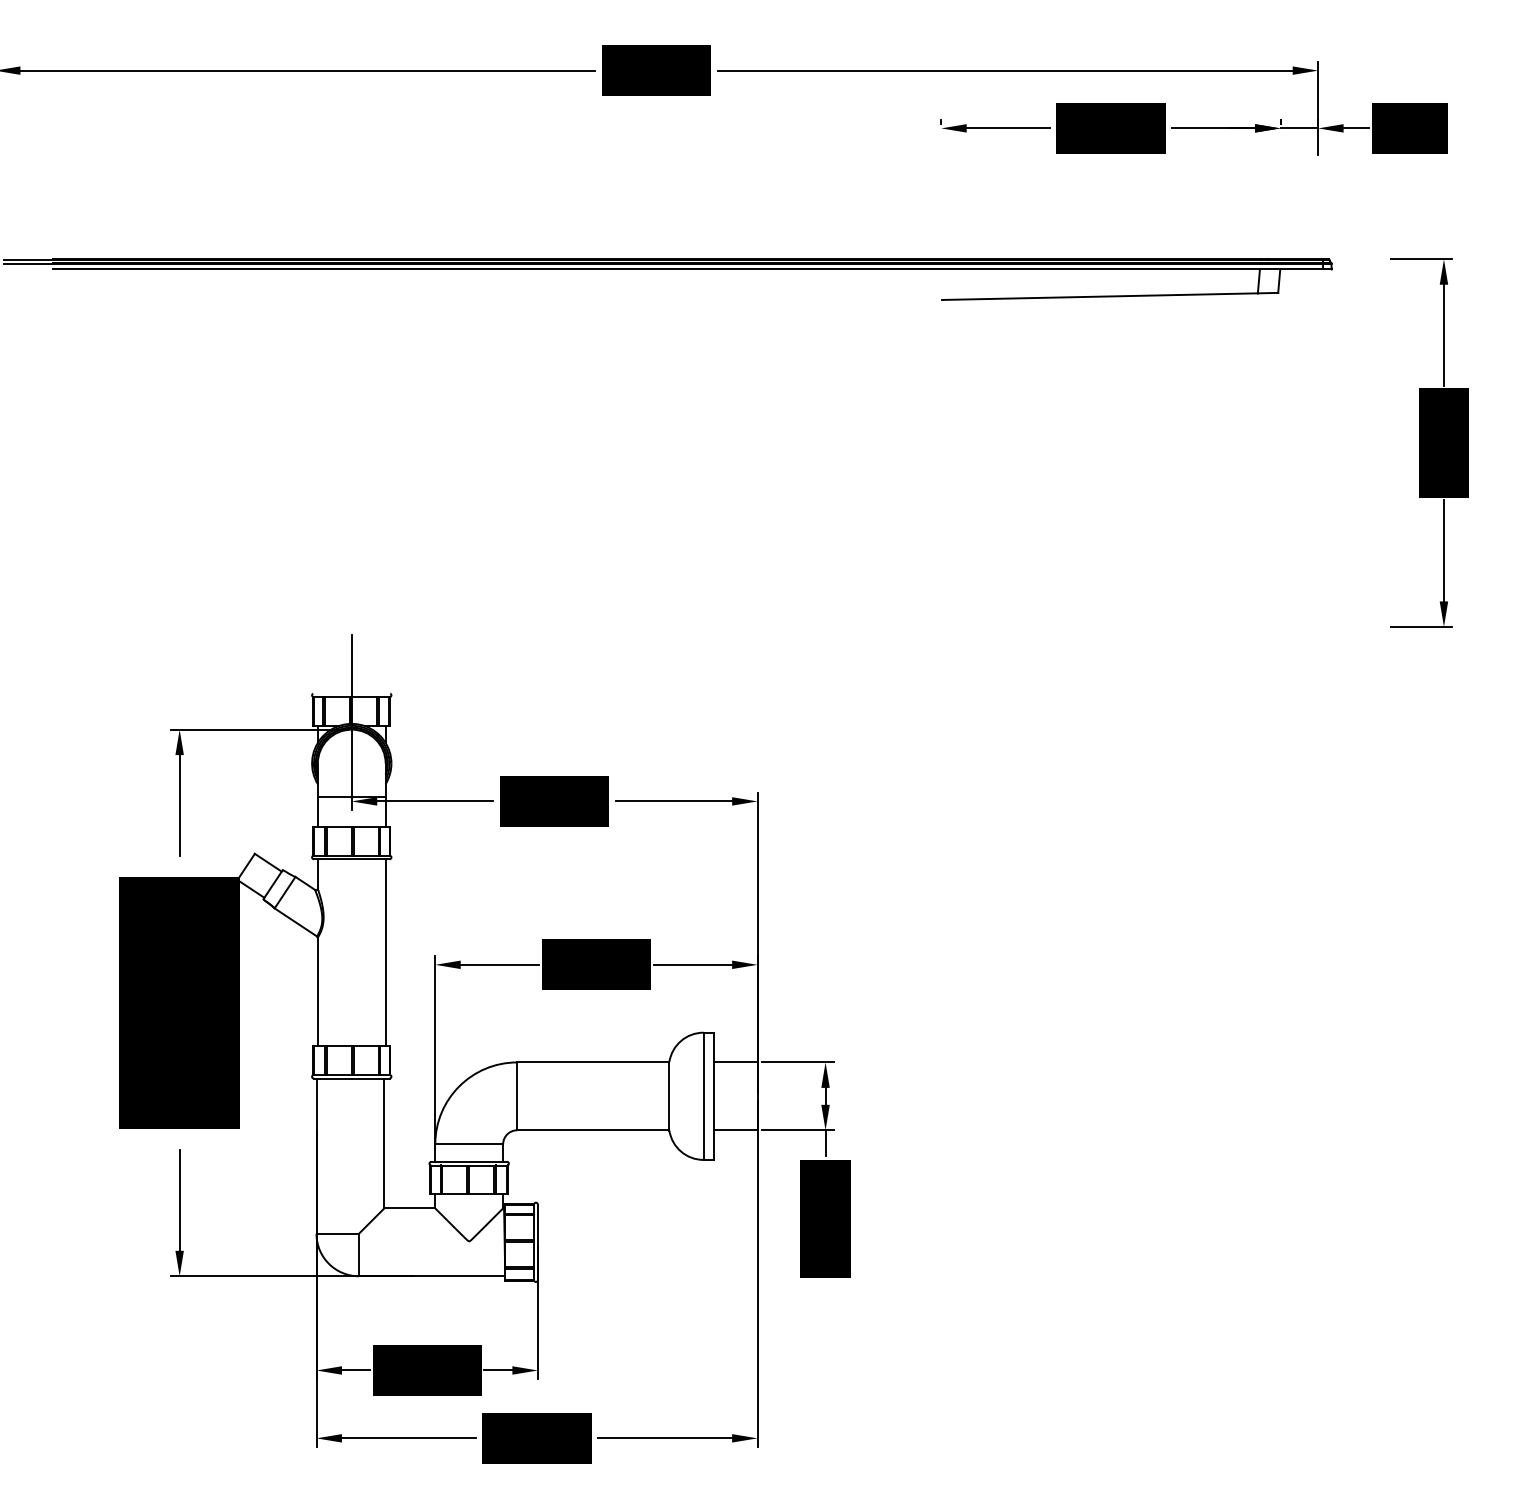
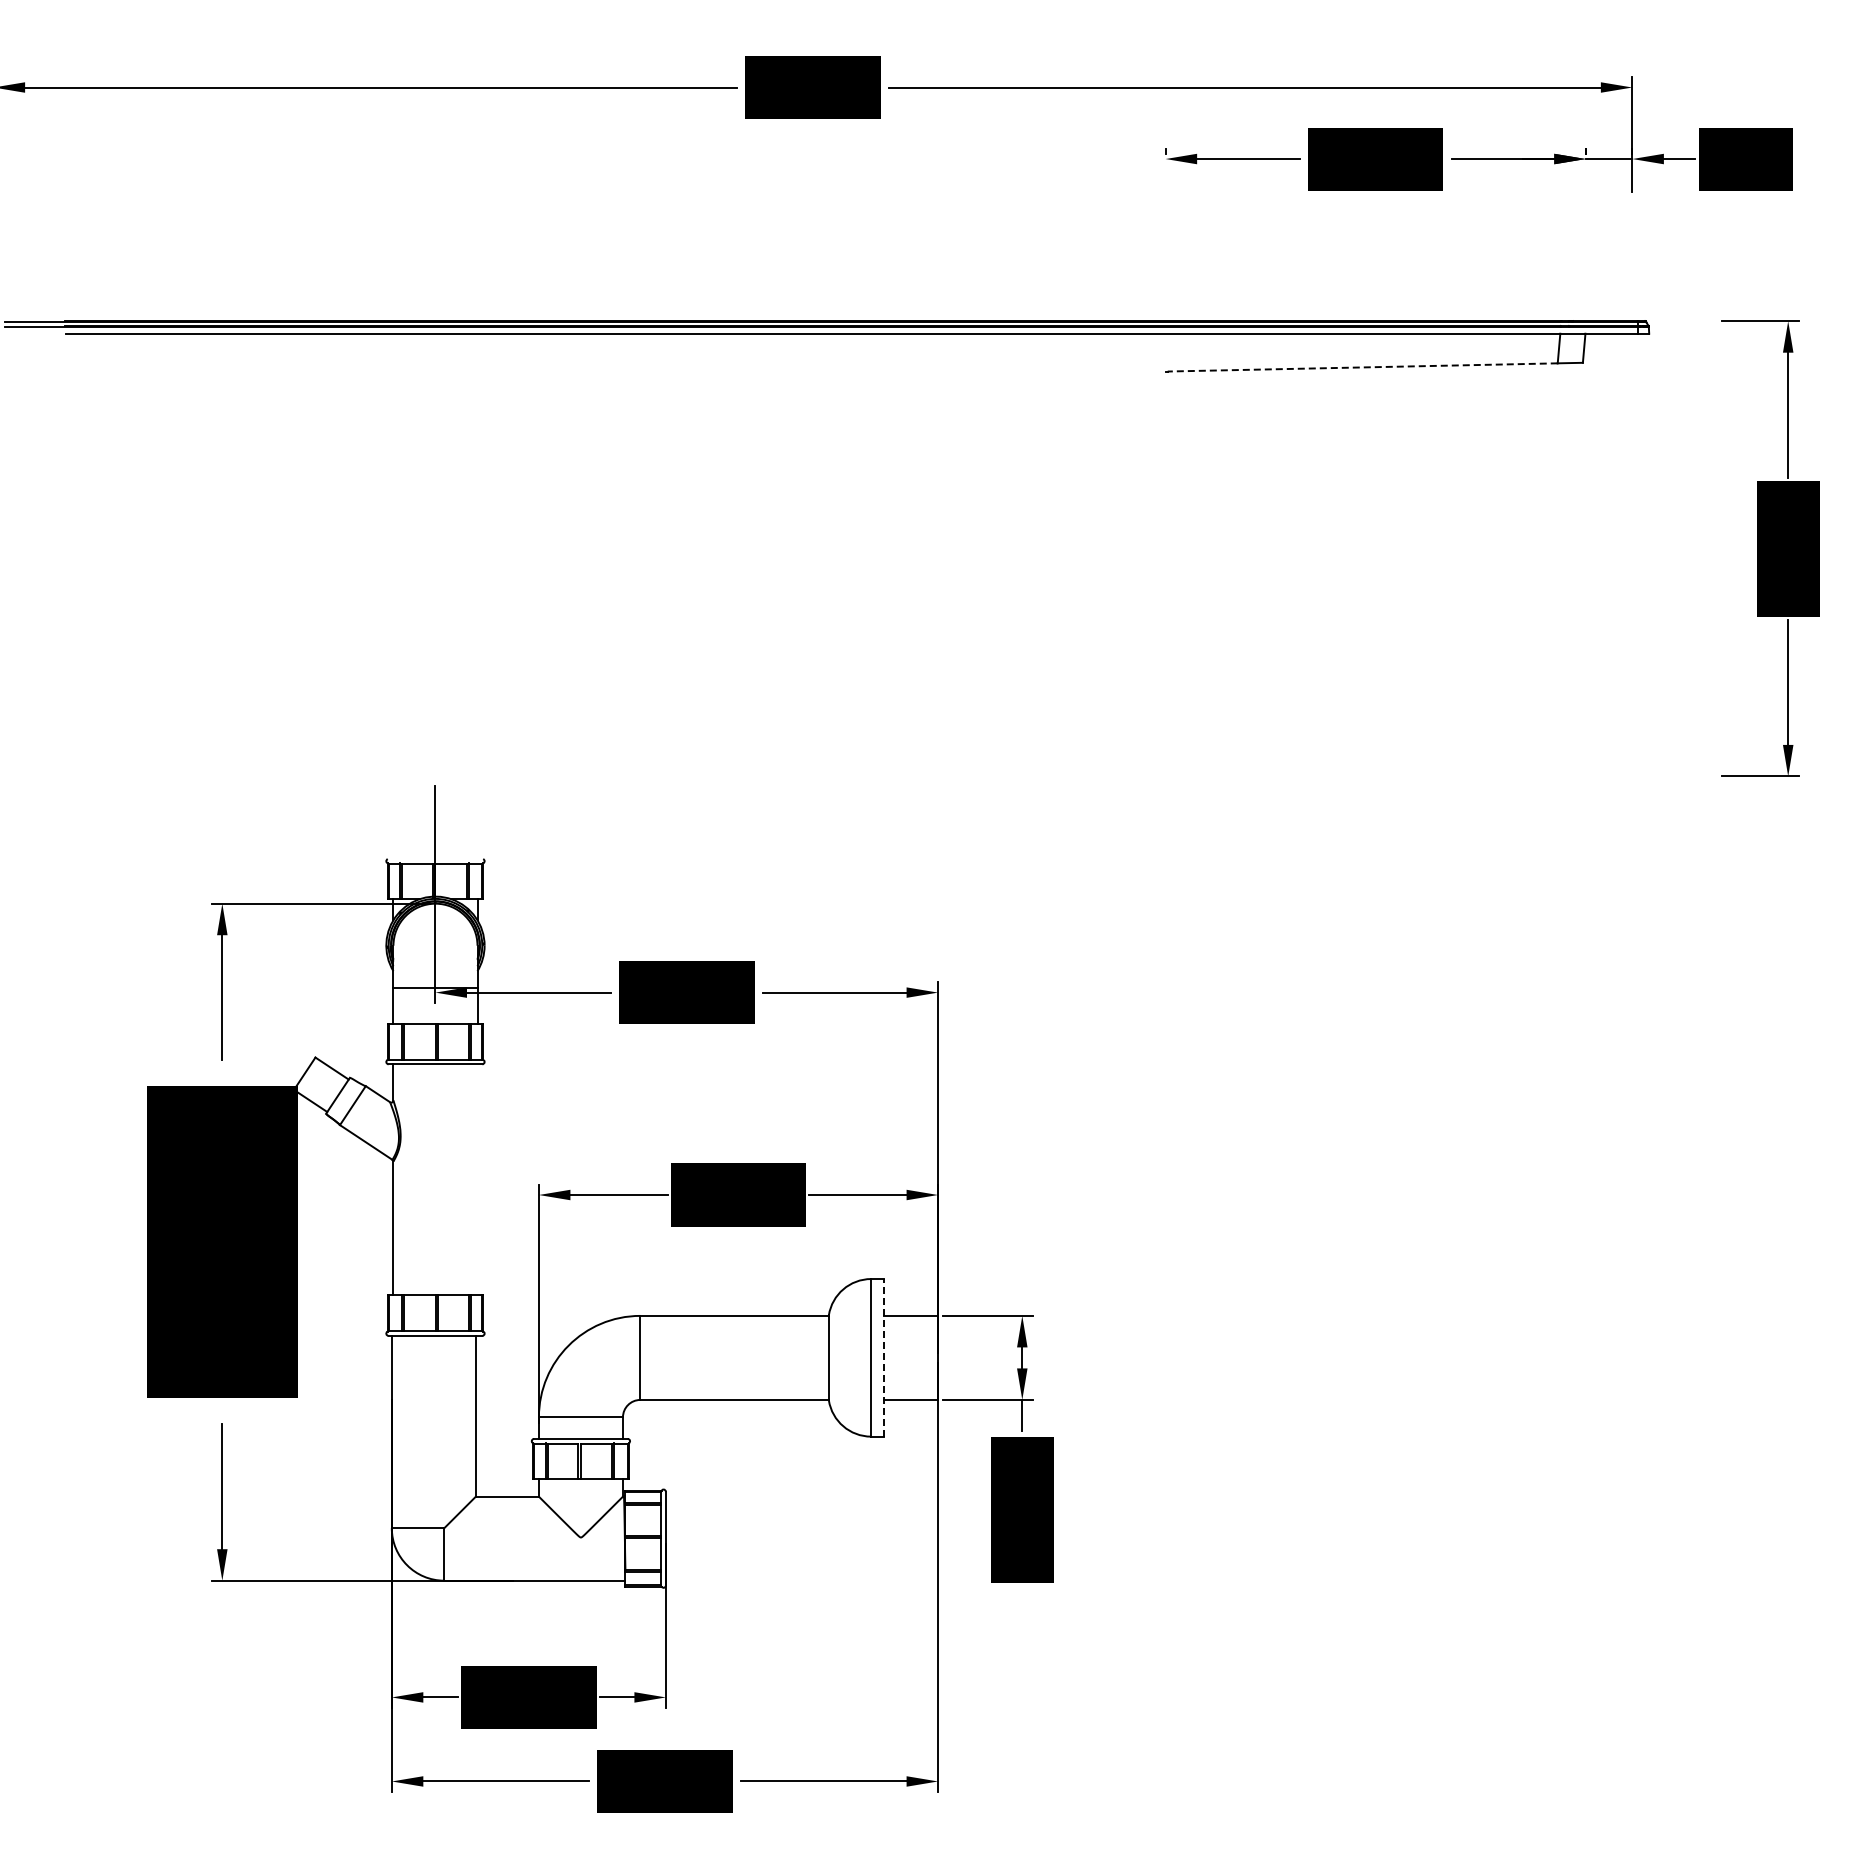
line: (1100, 296) -> (1362, 367), solid -> dashed
line: (385, 952) -> (477, 1179), removed
line: (713, 1096) -> (883, 1357), solid -> dashed

